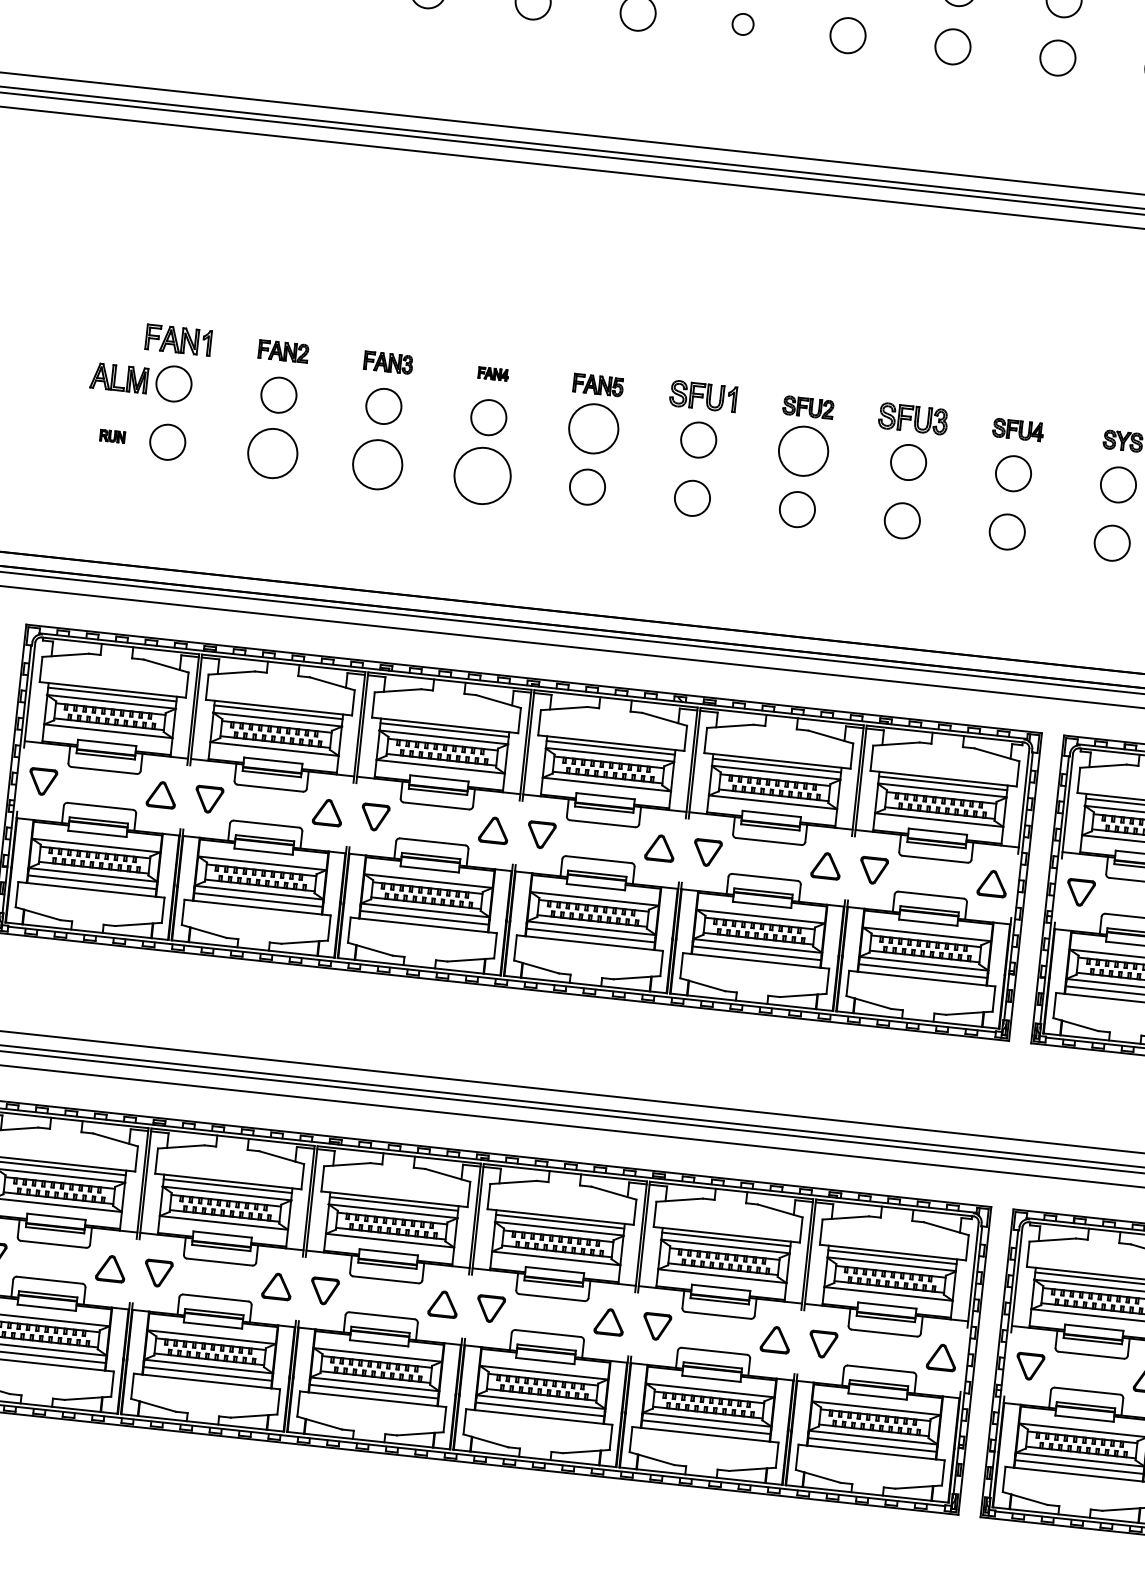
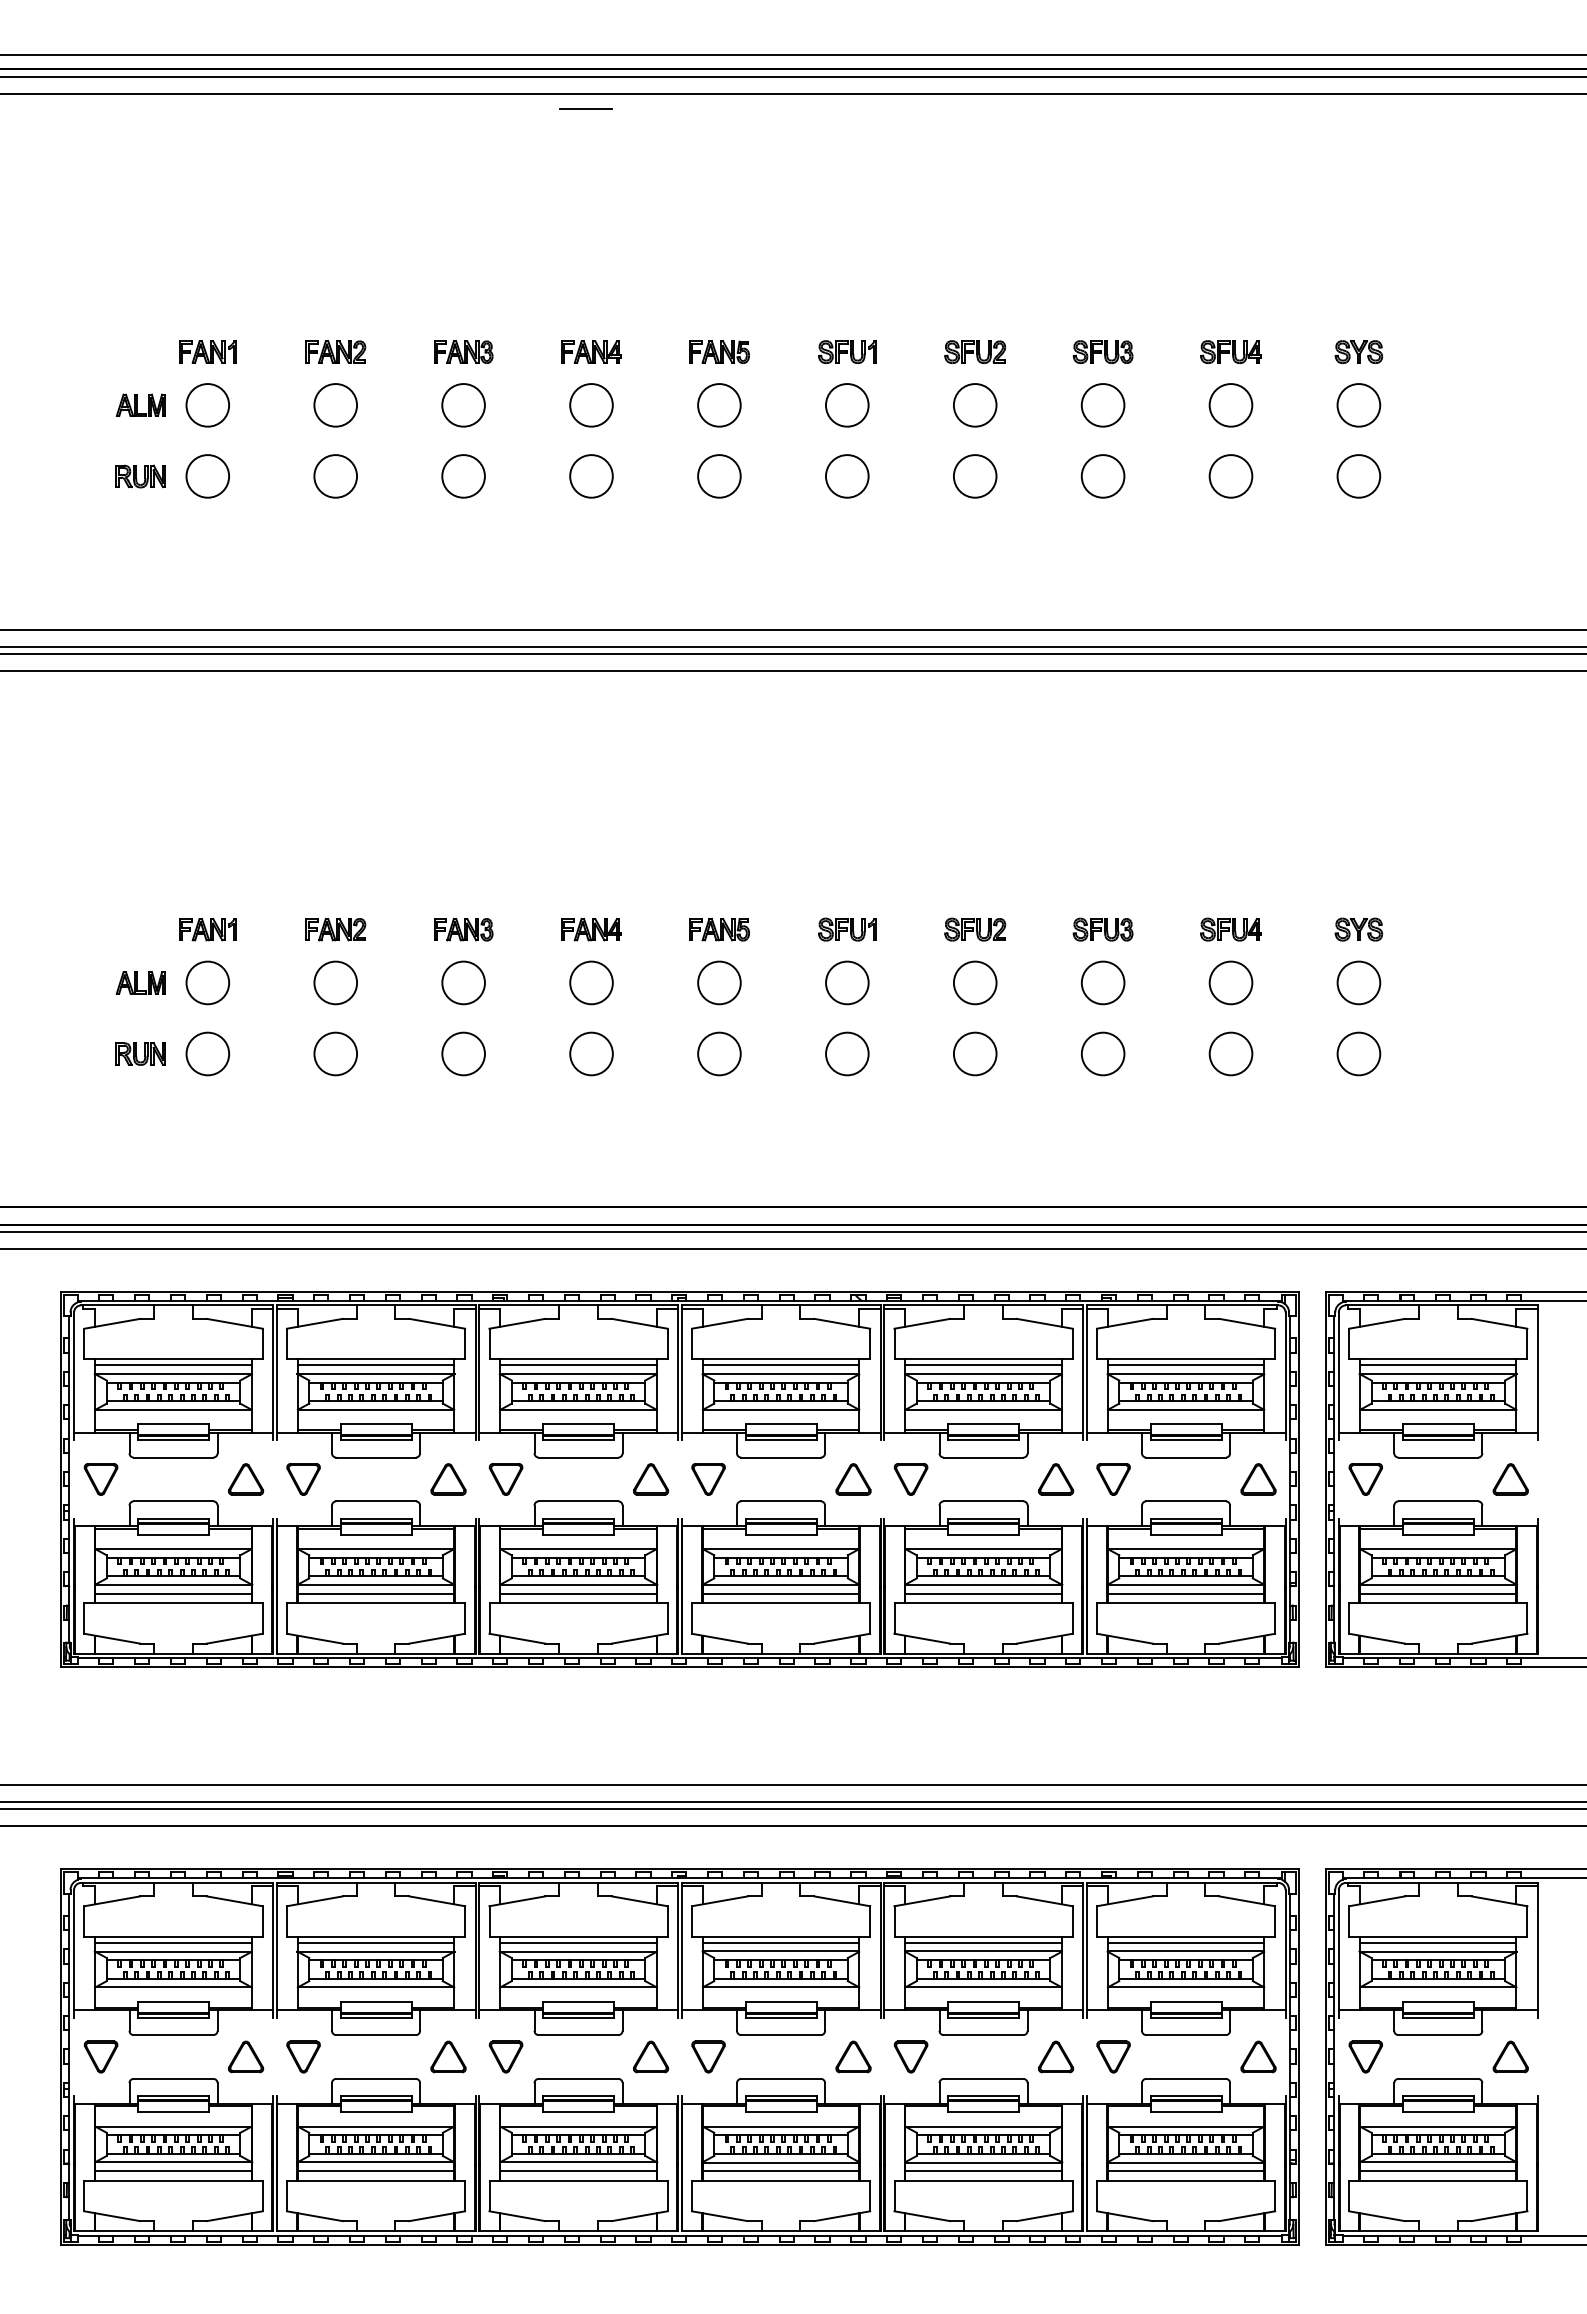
circle: (743, 24) -> (847, 476), size x1.67
part: (178, 340) -> (207, 929), size x0.71
part: (493, 373) -> (591, 929), size x1.67
part: (118, 377) -> (140, 982), size x0.71
part: (703, 396) -> (847, 929), size x0.71
part: (912, 418) -> (1102, 929), size x0.71
circle: (593, 428) -> (719, 982), size x0.71
part: (112, 435) -> (140, 1053), size x1.67
circle: (803, 450) -> (975, 982), size x0.71
circle: (272, 453) -> (335, 1053), size x0.71
circle: (377, 464) -> (463, 1053), size x0.71
circle: (482, 475) -> (591, 1053), size x0.62

